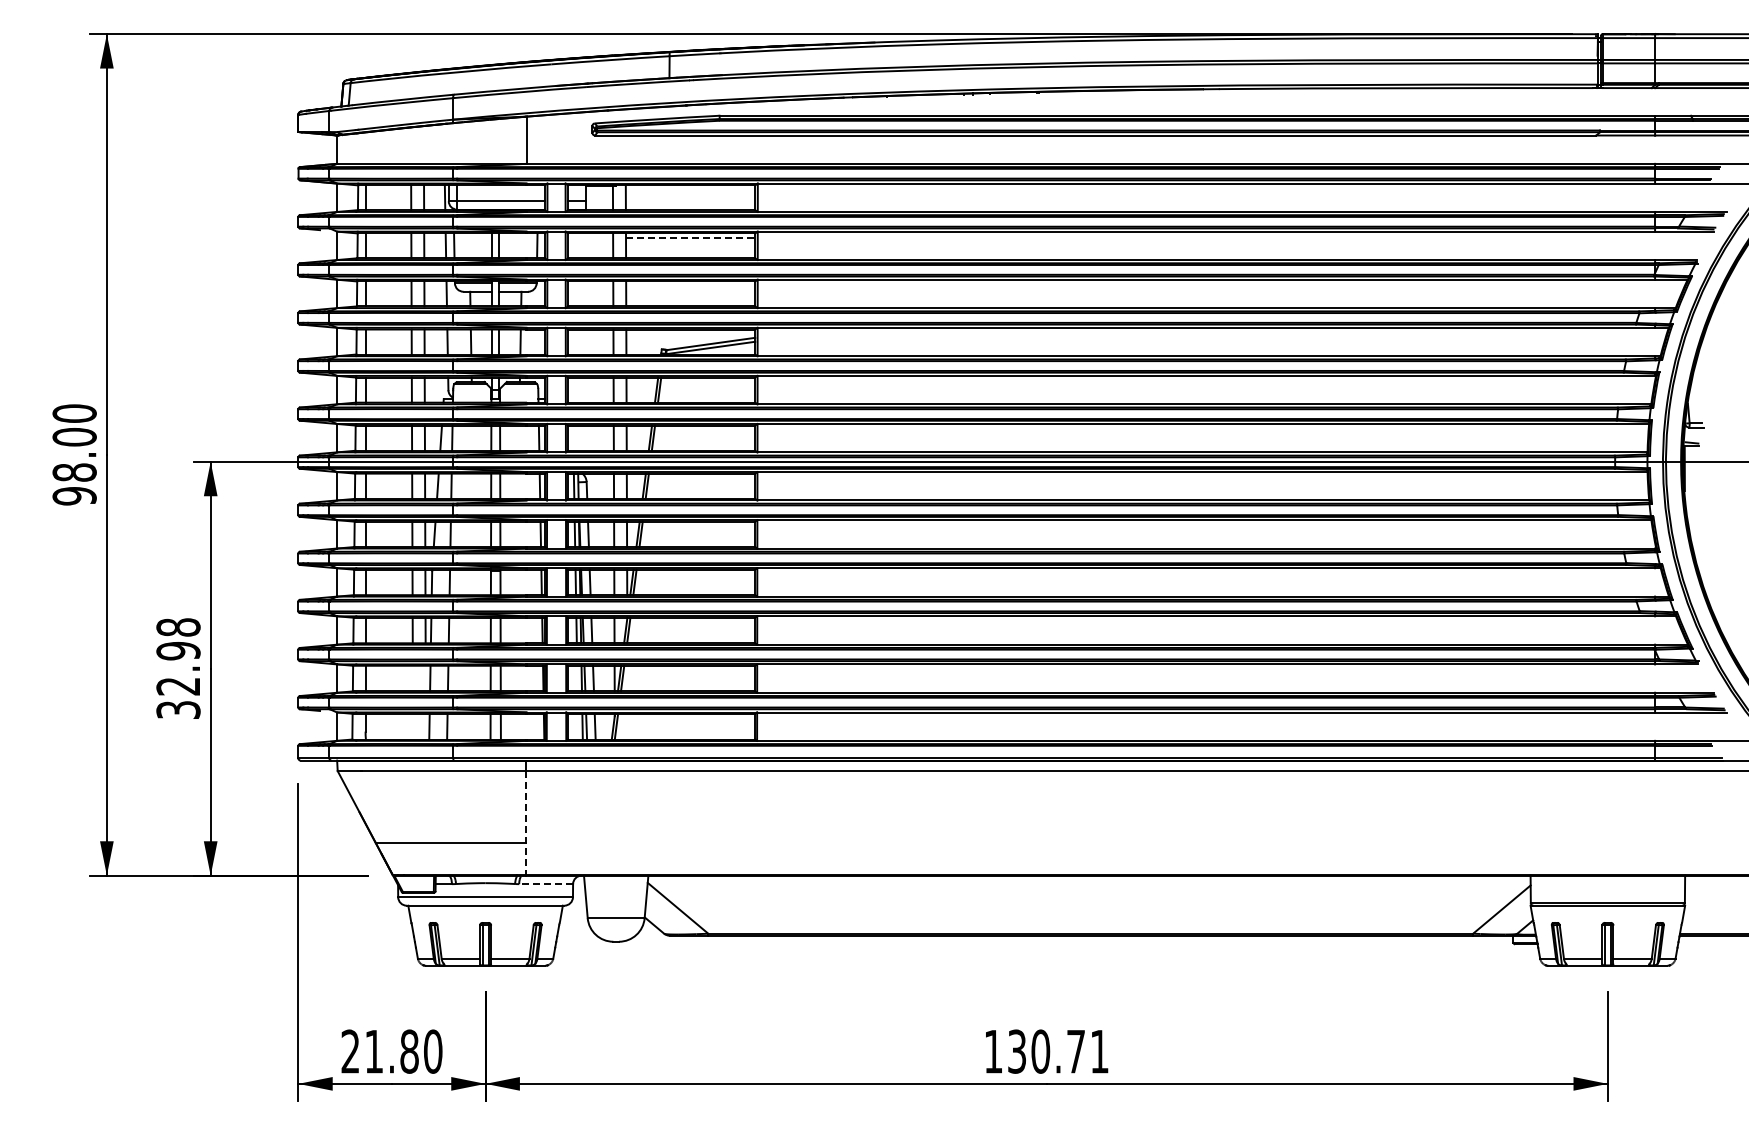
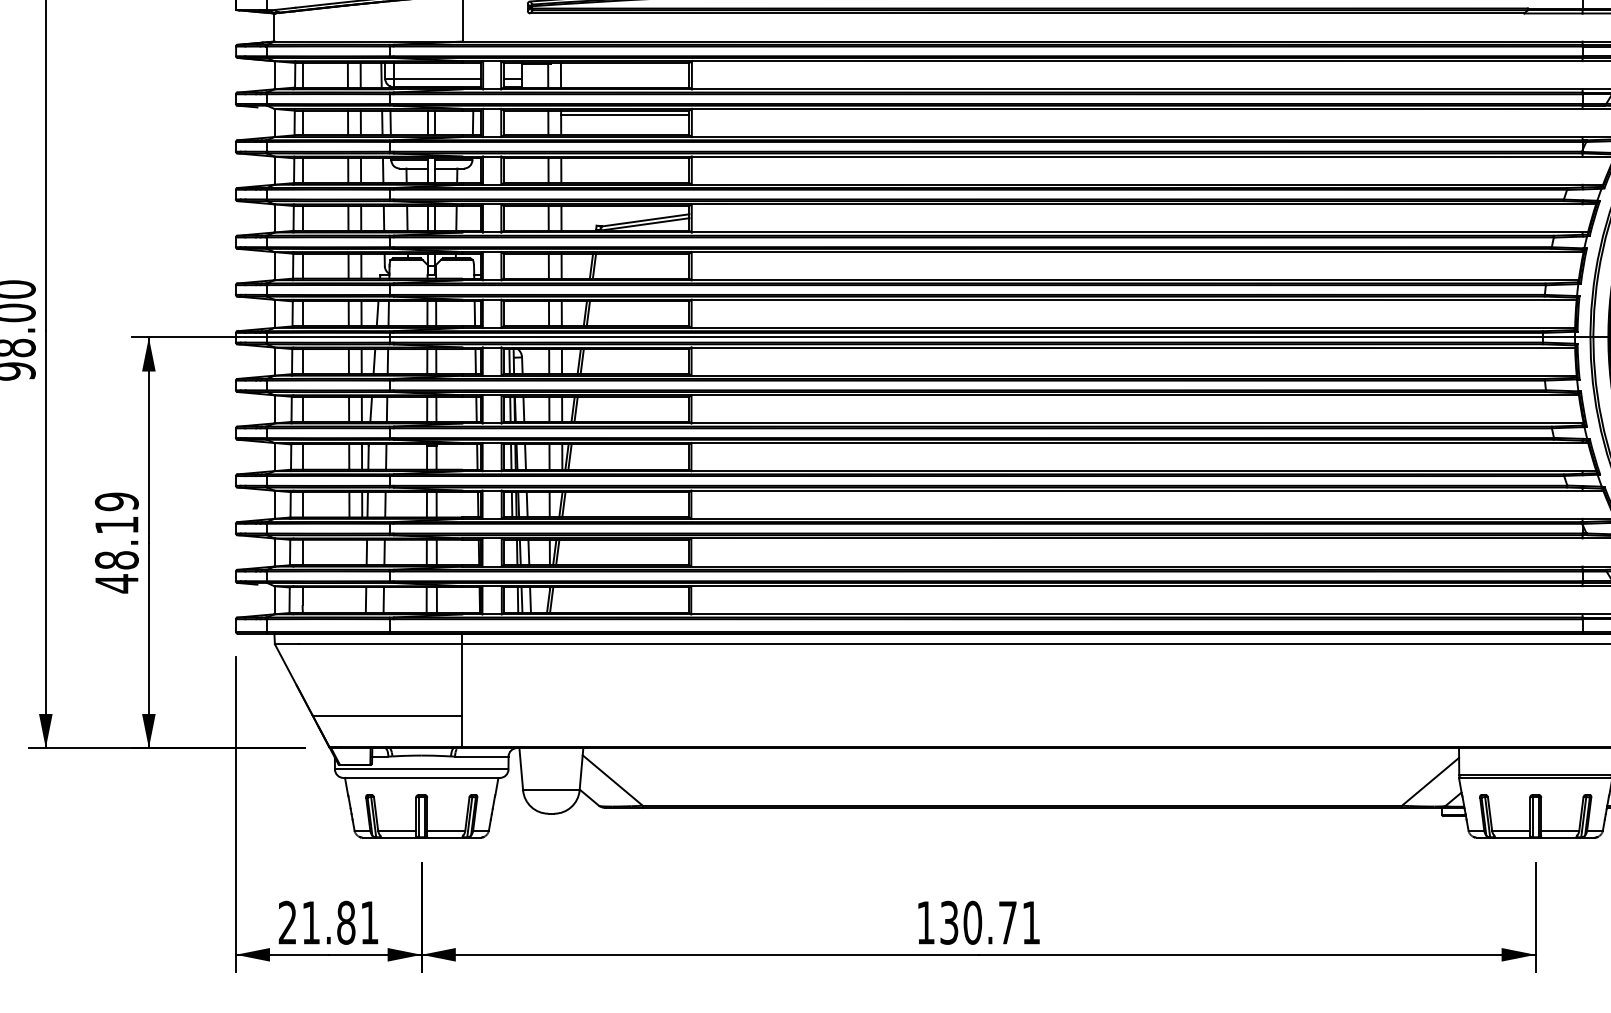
line: (690, 237) -> (625, 114), dashed -> solid
text: (178, 668) -> (116, 542), 32.98 -> 48.19
line: (526, 822) -> (462, 695), dashed -> solid
line: (546, 884) -> (482, 756), dashed -> solid
text: (433, 1051) -> (370, 922), 21.80 -> 21.81

